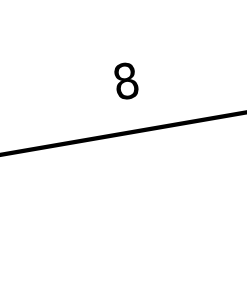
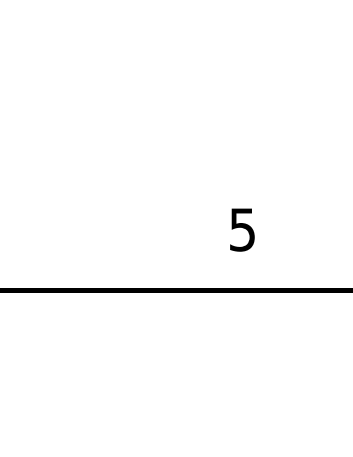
text: (125, 80) -> (242, 229), 8 -> 5

